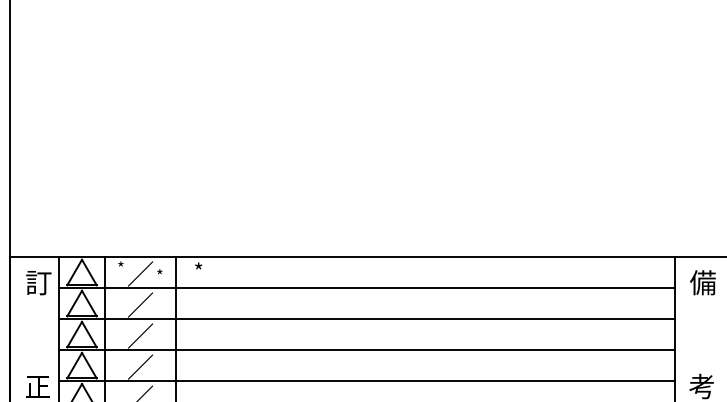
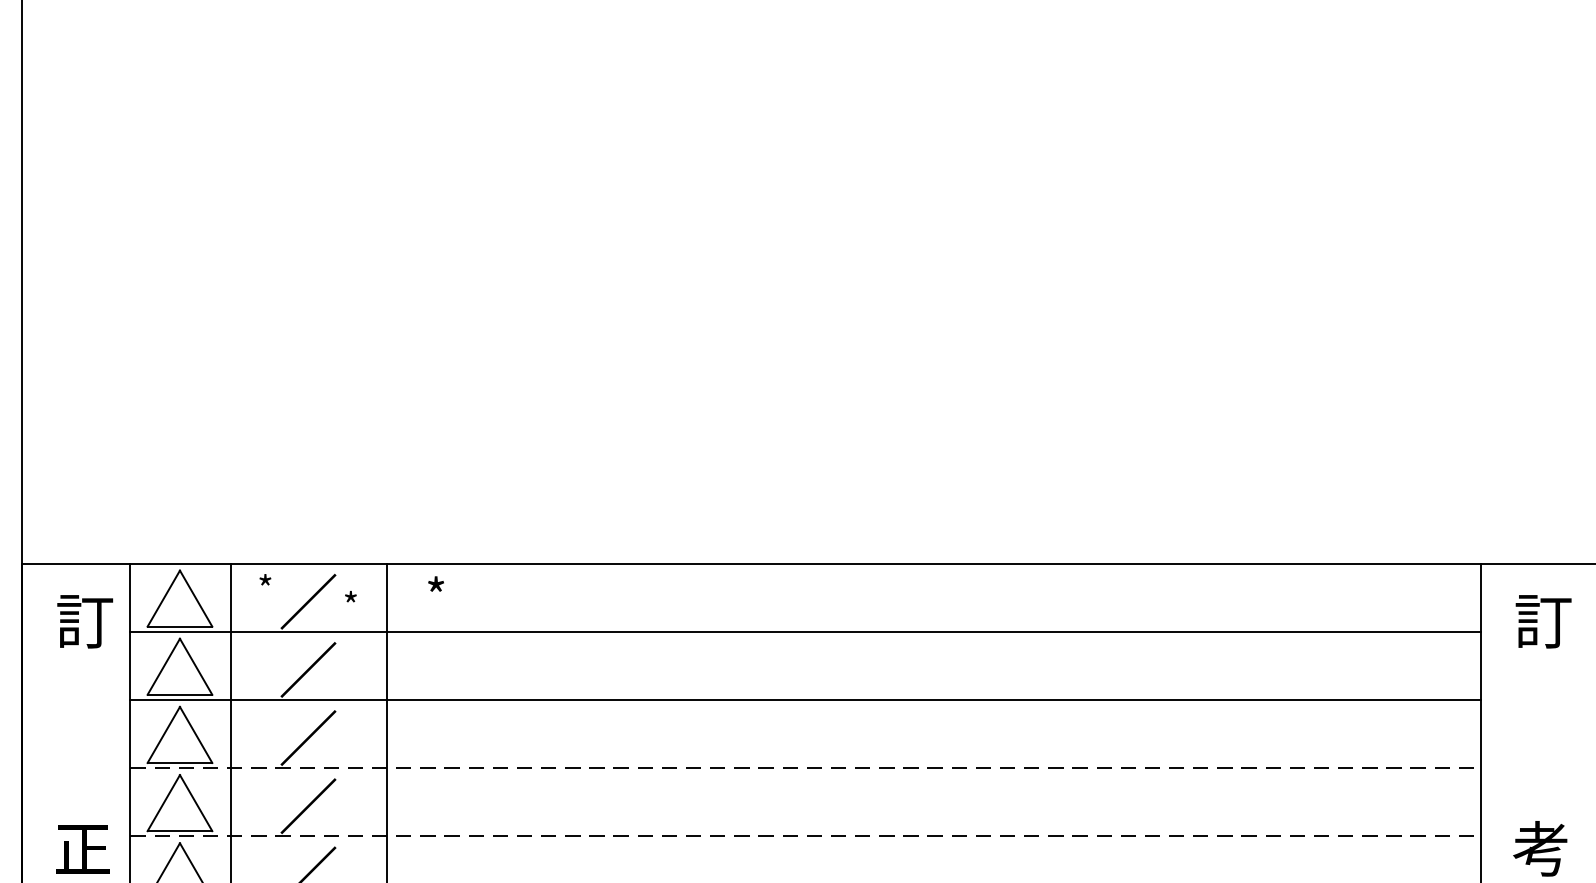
text: (702, 282) -> (1542, 620), 備 -> 訂
line: (367, 349) -> (806, 767), solid -> dashed
line: (367, 380) -> (806, 835), solid -> dashed

